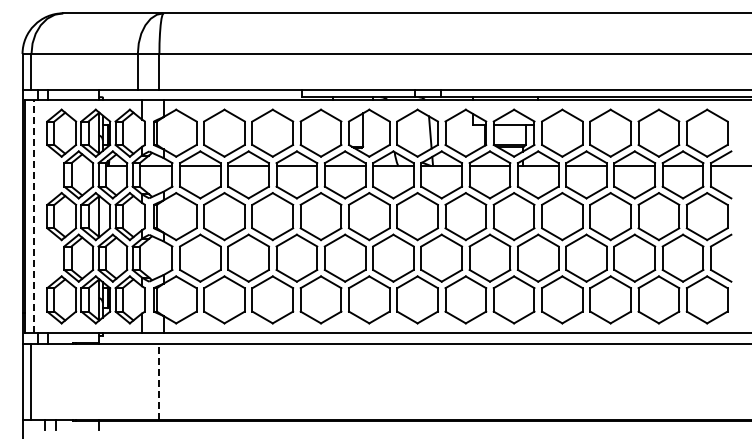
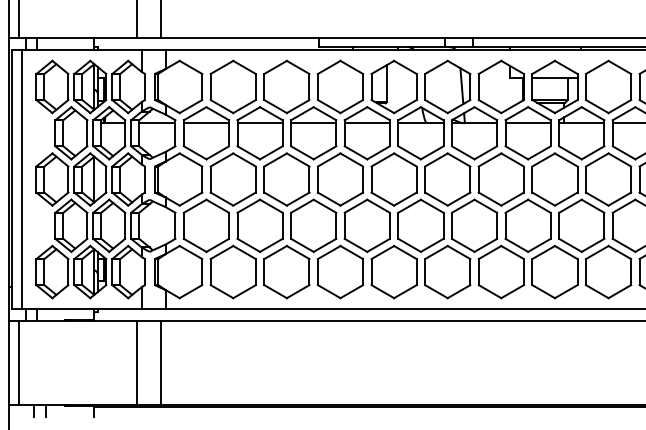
line: (34, 216) -> (22, 179), dashed -> solid
line: (137, 381) -> (136, 362), added
line: (159, 381) -> (161, 362), dashed -> solid

